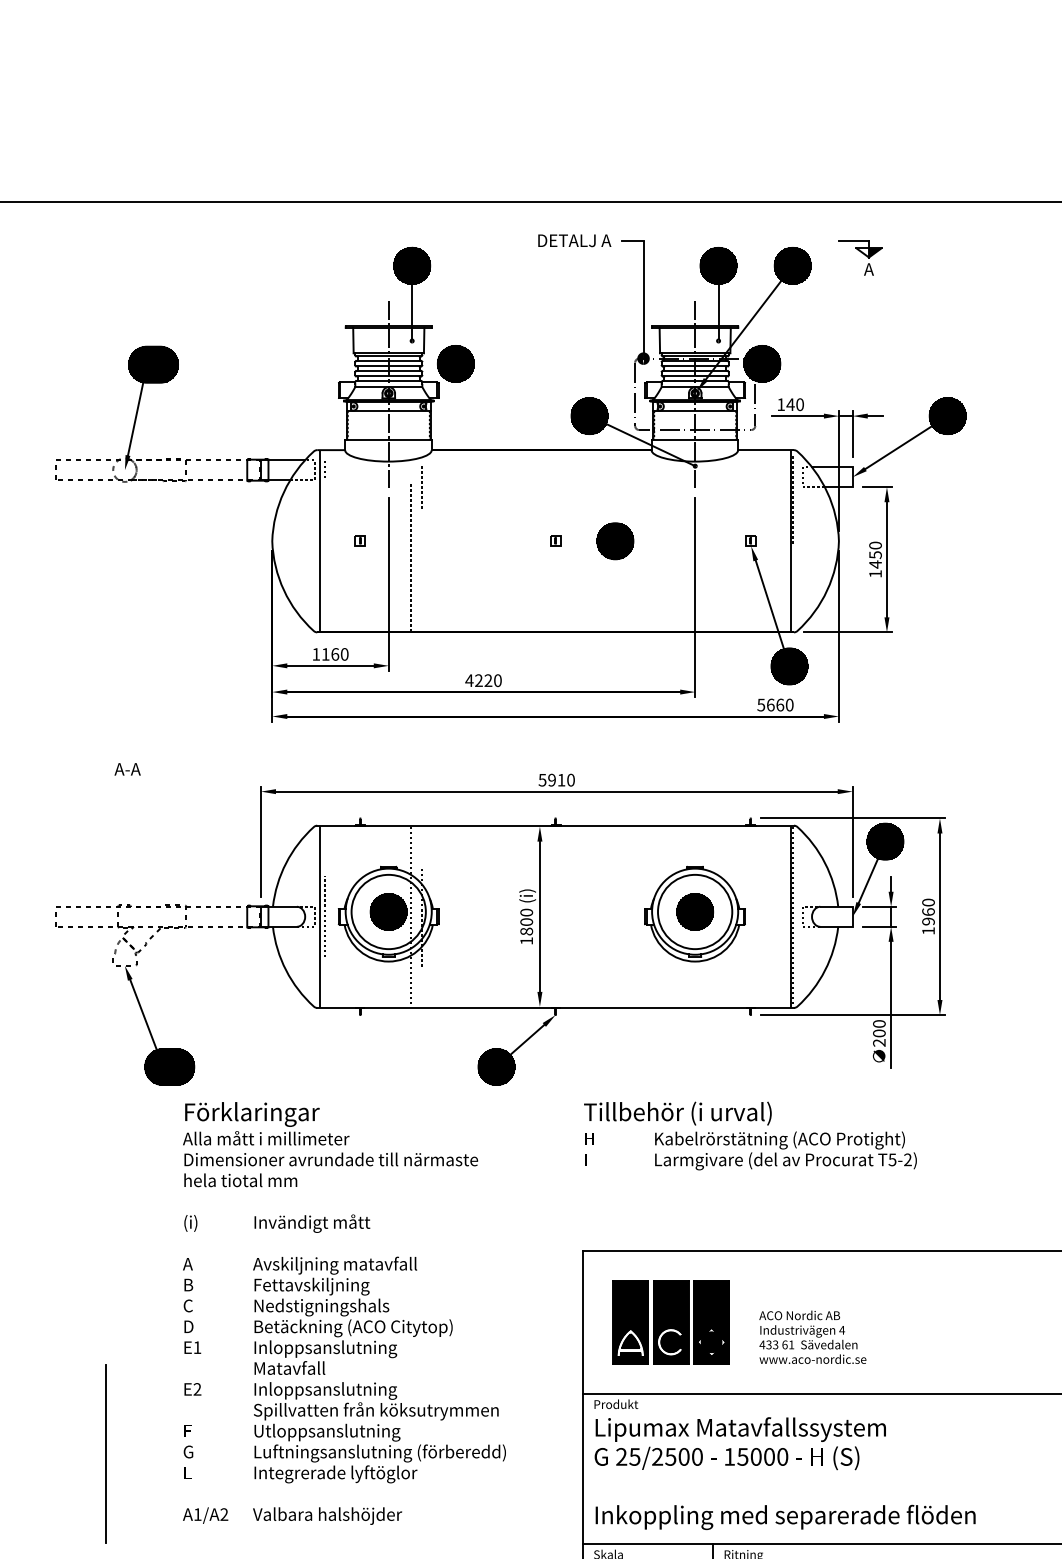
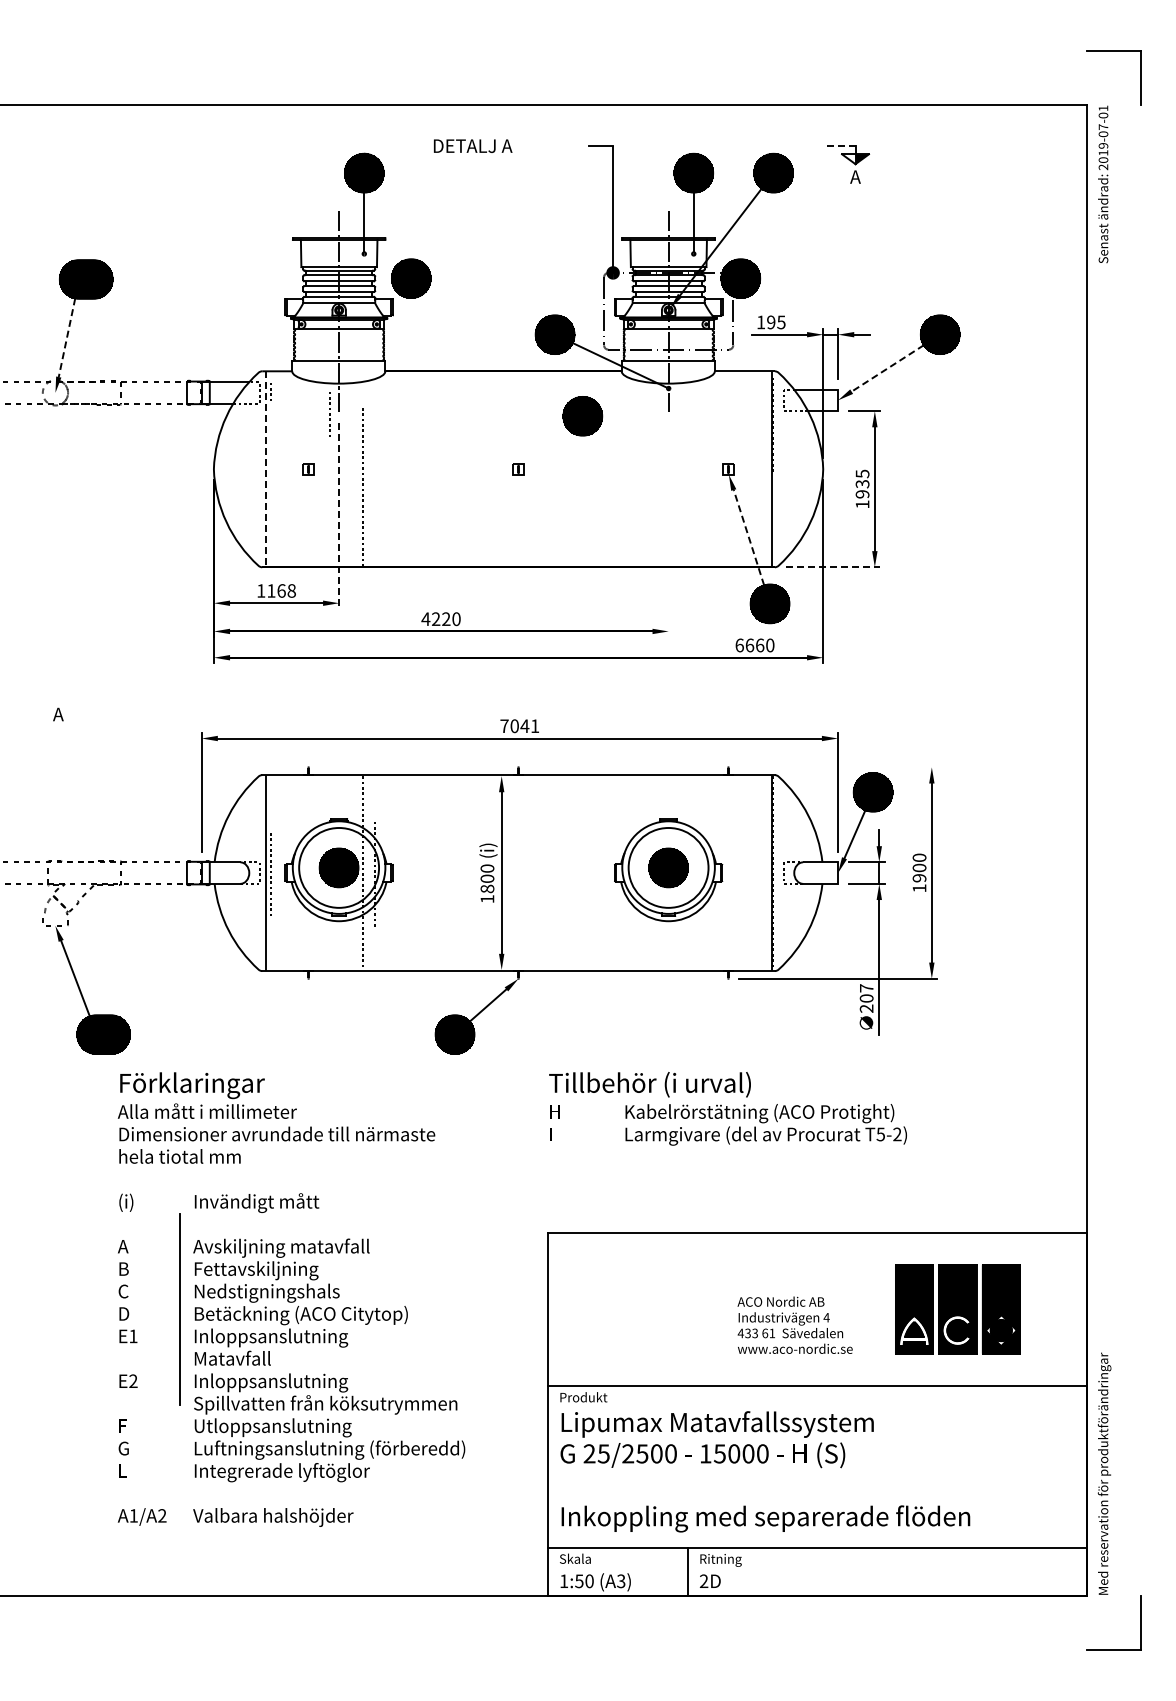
text: (575, 240) -> (473, 145), moved
line: (853, 241) -> (838, 146), solid -> dashed
text: (794, 404) -> (775, 322), 140 -> 195
line: (135, 419) -> (66, 338), solid -> dashed
line: (898, 447) -> (887, 368), solid -> dashed
line: (421, 487) -> (329, 414), moved
line: (320, 541) -> (265, 469), solid -> dashed
part: (615, 541) -> (582, 416), moved
text: (875, 554) -> (862, 483), 1450 -> 1935
line: (389, 584) -> (339, 515), solid -> dashed
line: (695, 597) -> (668, 529), removed
line: (769, 604) -> (748, 537), solid -> dashed
line: (848, 632) -> (833, 567), solid -> dashed
text: (344, 653) -> (291, 590), 1160 -> 1168
text: (761, 705) -> (739, 645), 5660 -> 6660
text: (127, 769) -> (58, 714), A-A -> A
text: (556, 780) -> (519, 726), 5910 -> 7041
line: (853, 818) -> (838, 767), removed
text: (928, 911) -> (919, 867), 1960 -> 1900
text: (879, 1024) -> (866, 988), 200 -> 207
part: (670, 1322) -> (957, 1309), moved
line: (105, 1453) -> (179, 1309), moved

